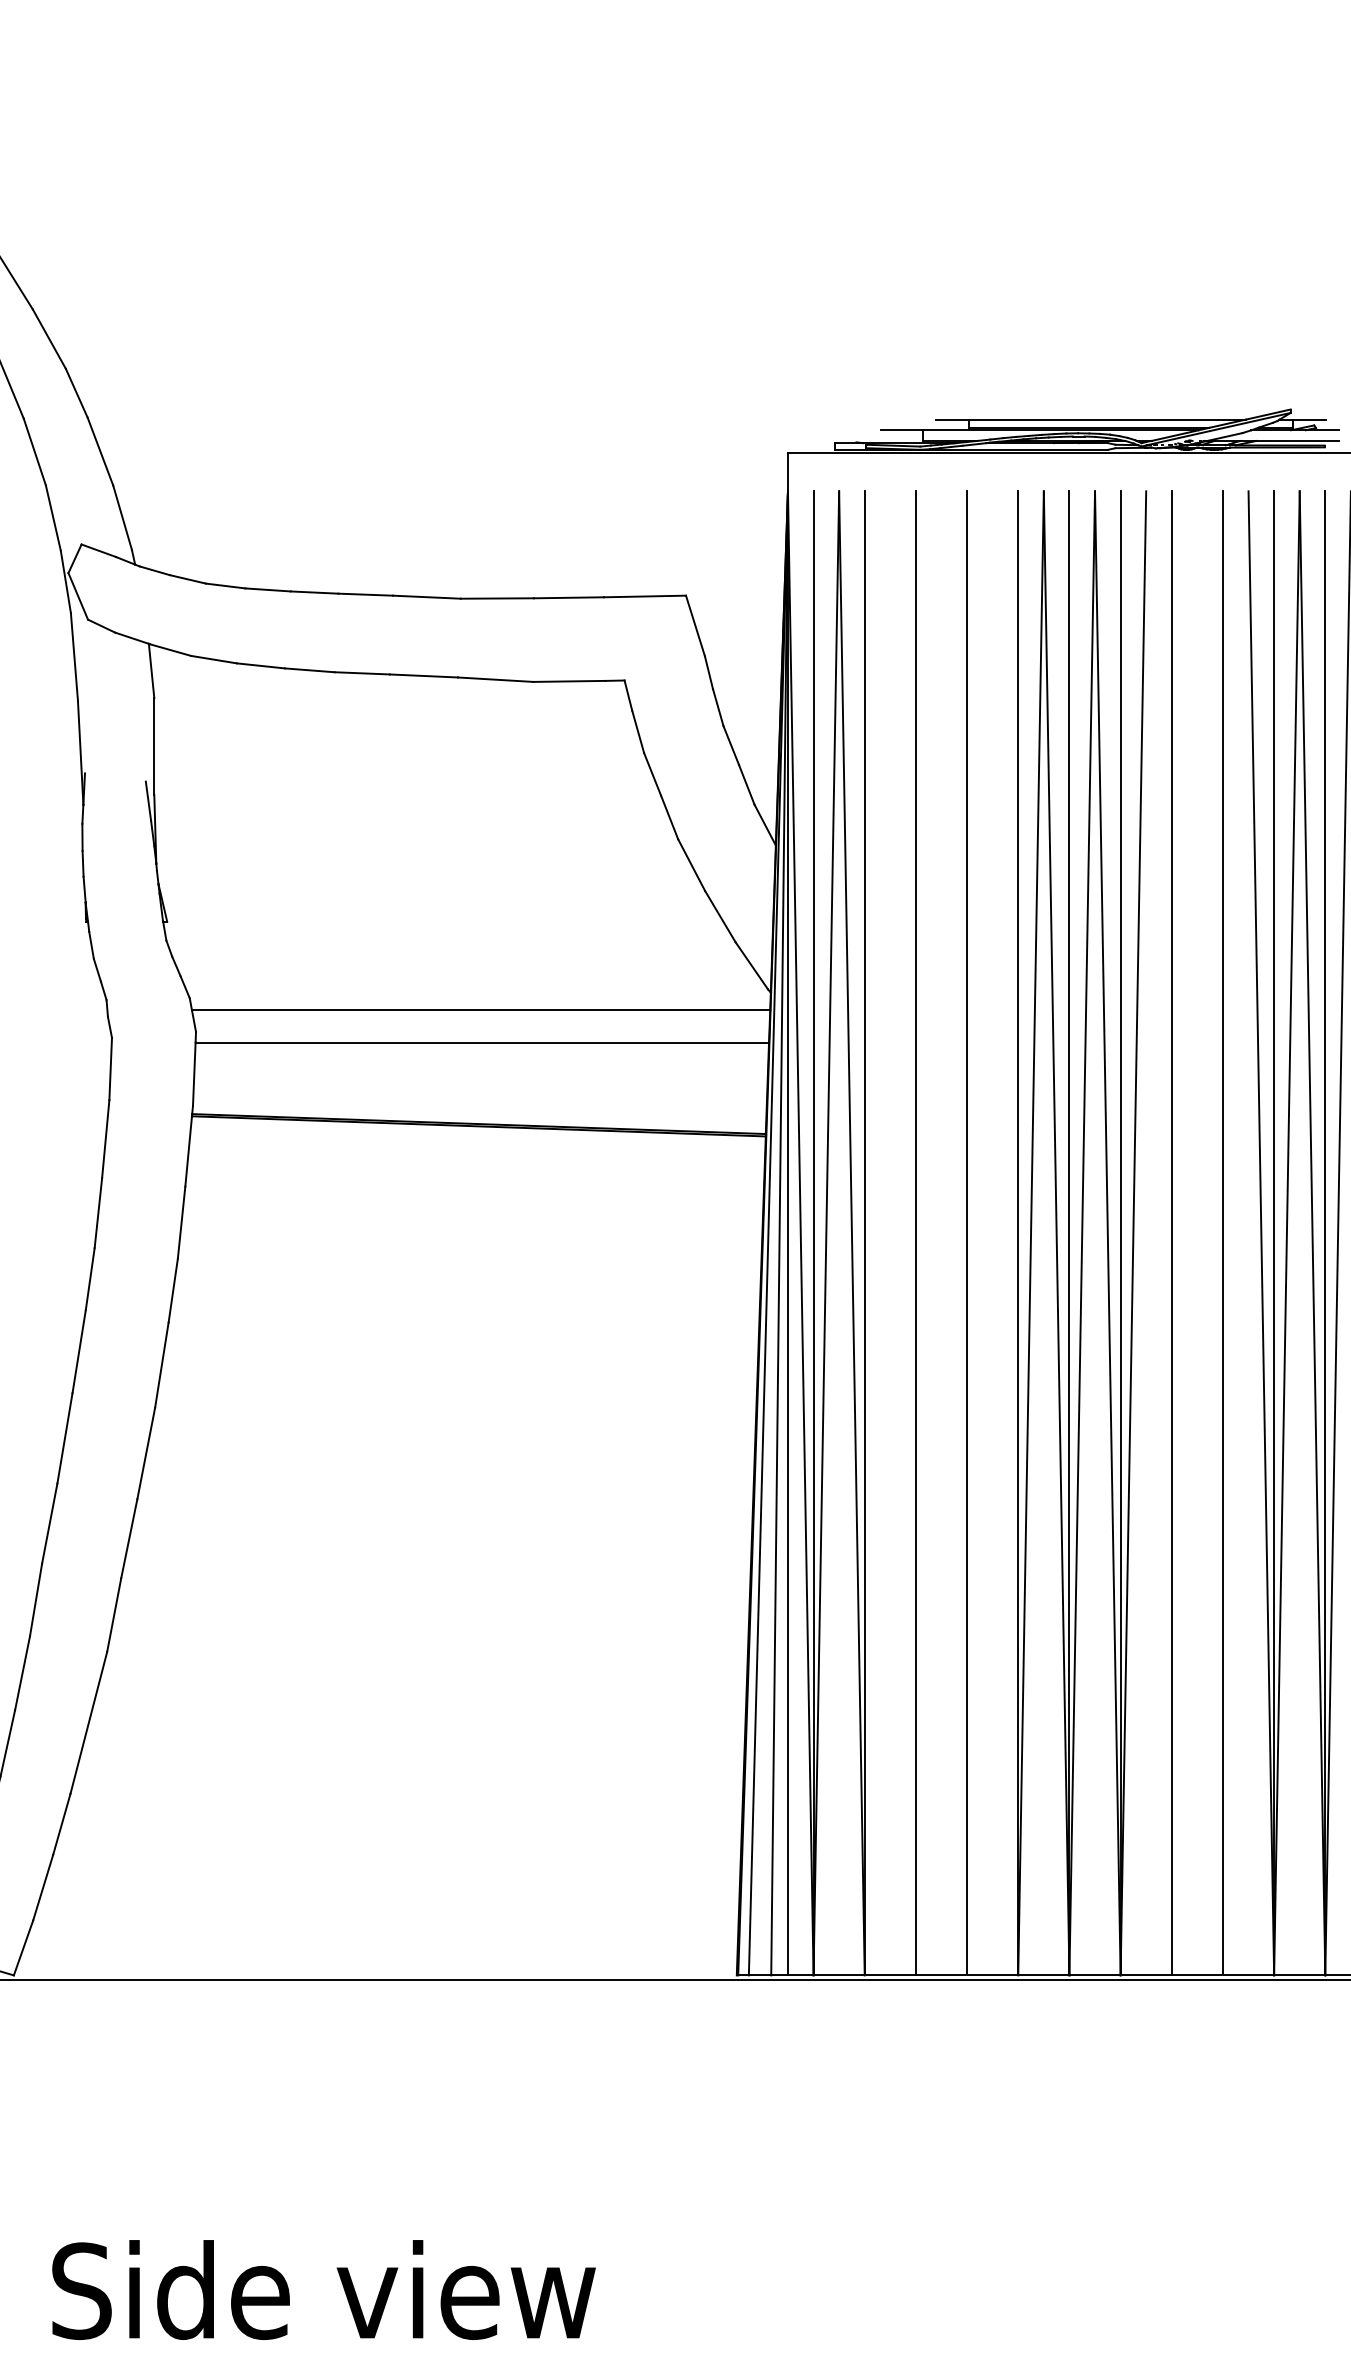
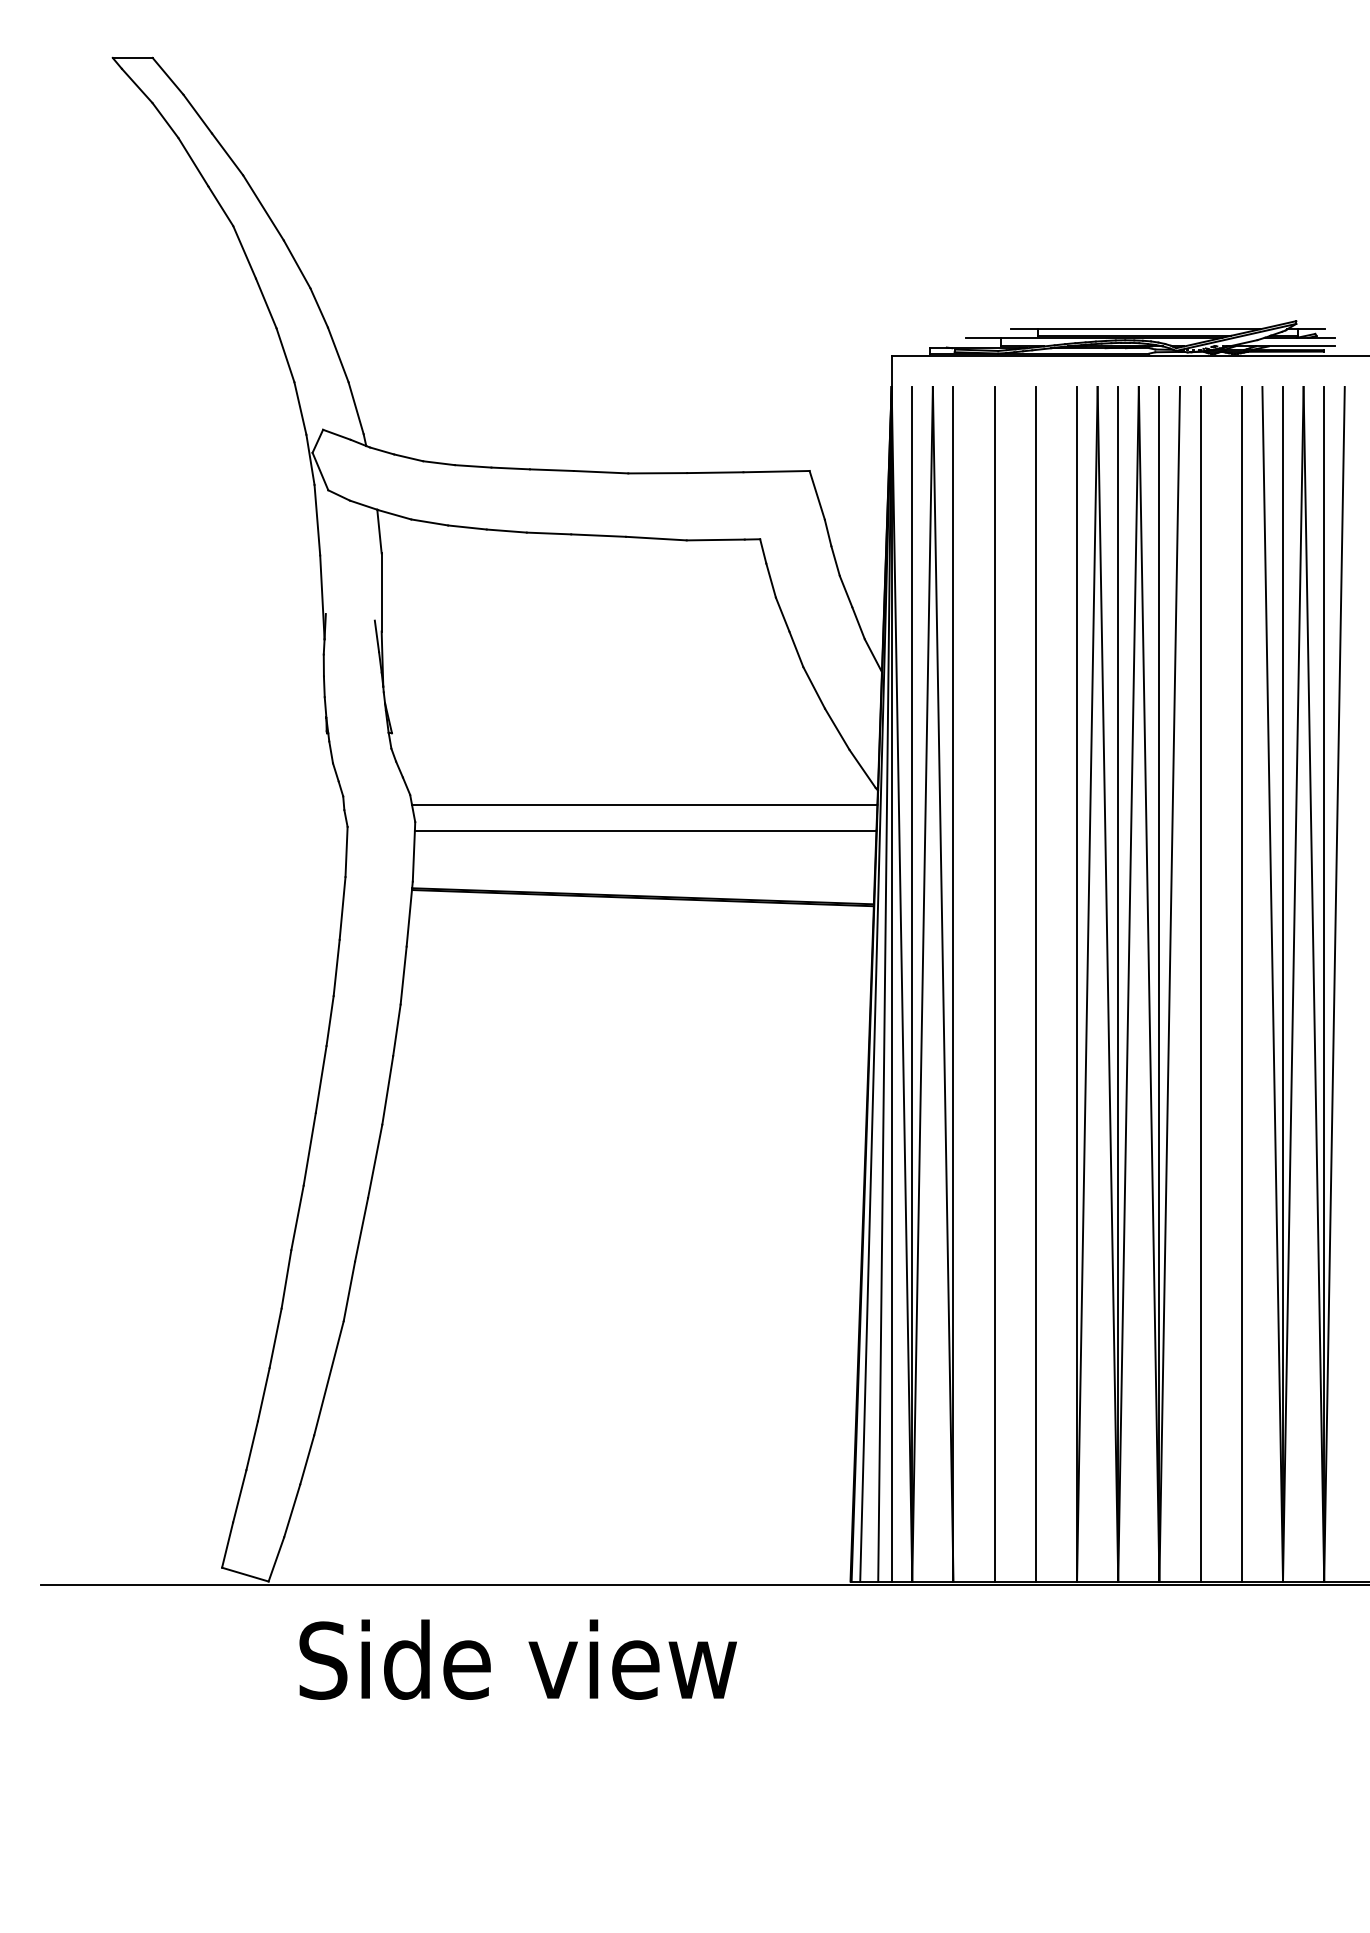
text: (323, 2289) -> (517, 1659), moved

